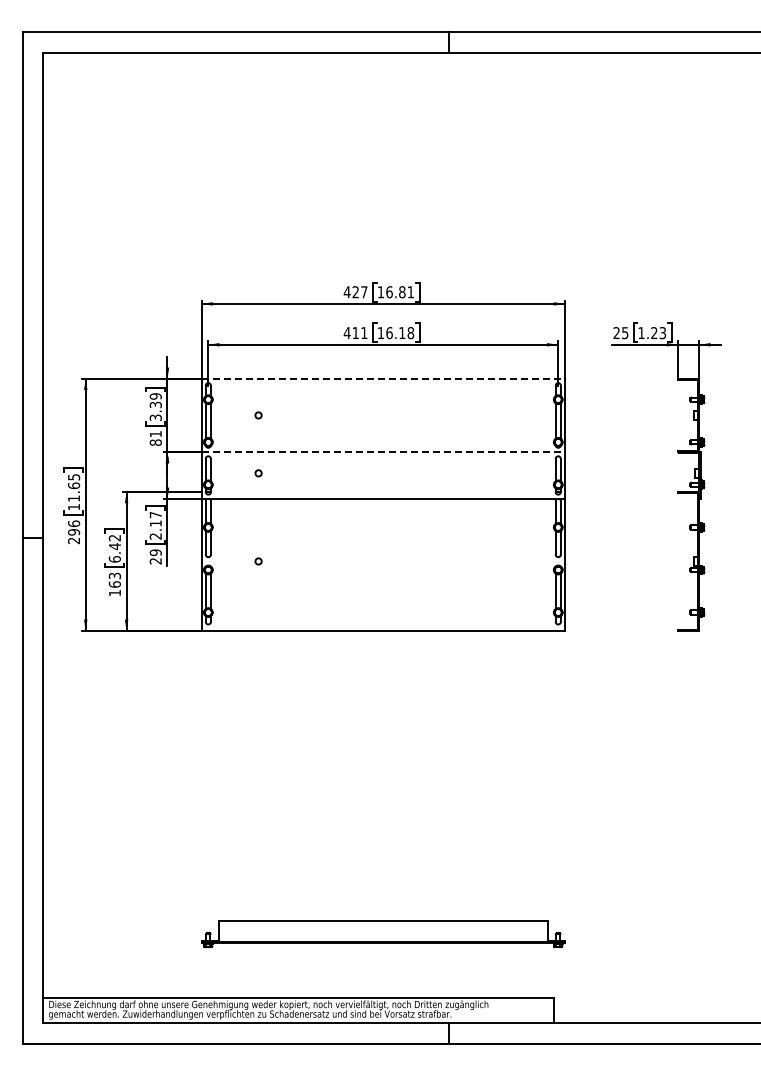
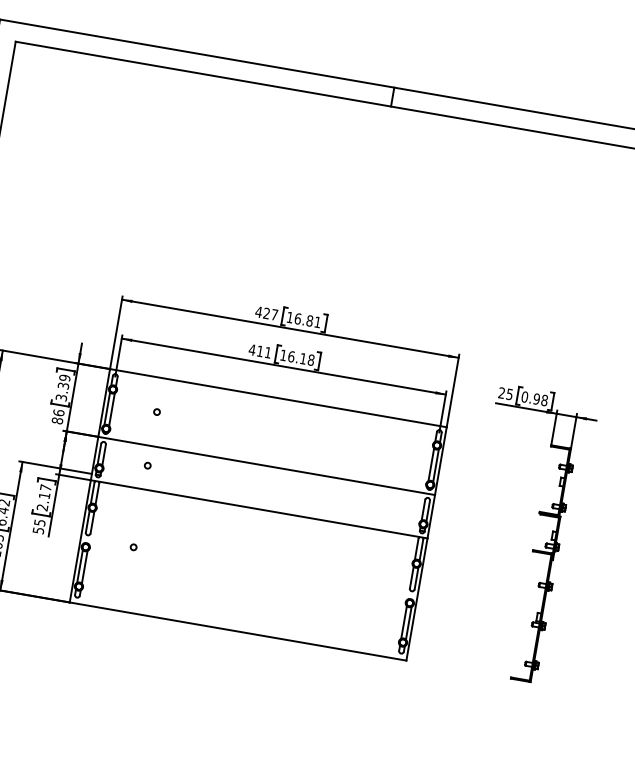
text: (652, 333) -> (534, 399), 1.23 -> 0.98
line: (383, 378) -> (278, 397), dashed -> solid
text: (155, 433) -> (58, 412), 81 -> 86
line: (383, 452) -> (266, 466), dashed -> solid
text: (155, 556) -> (39, 526), 29 -> 55

